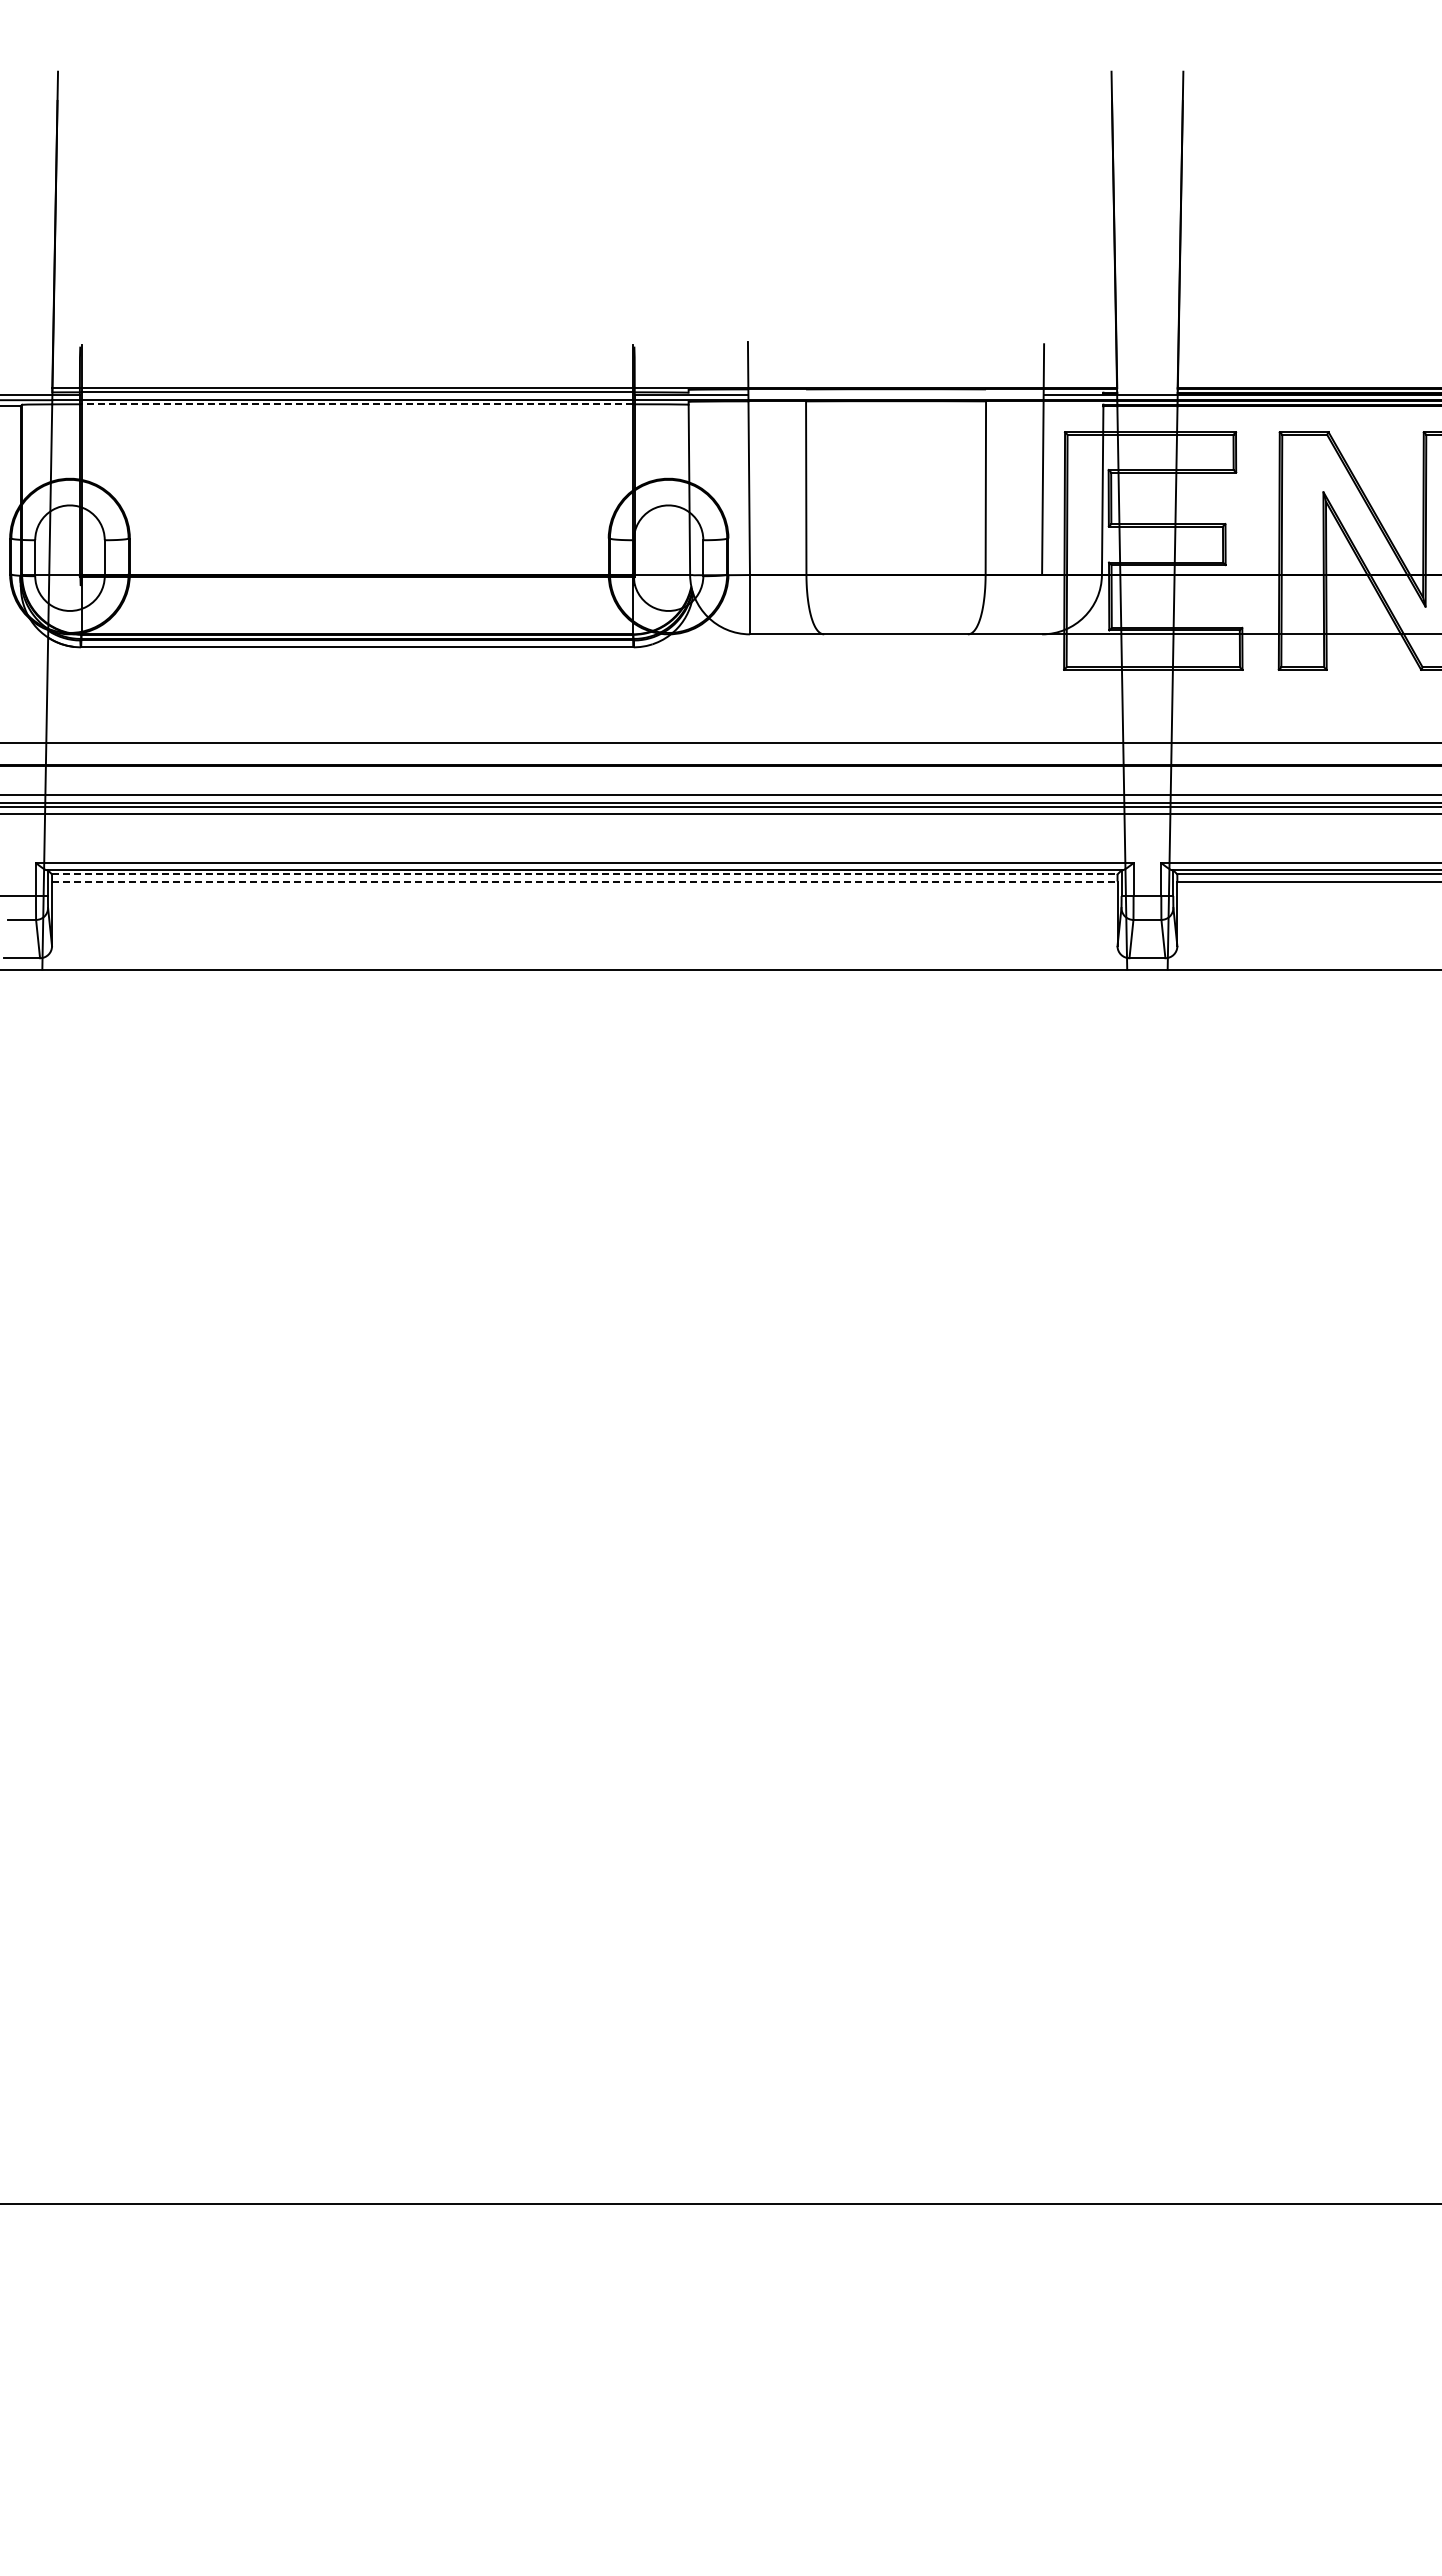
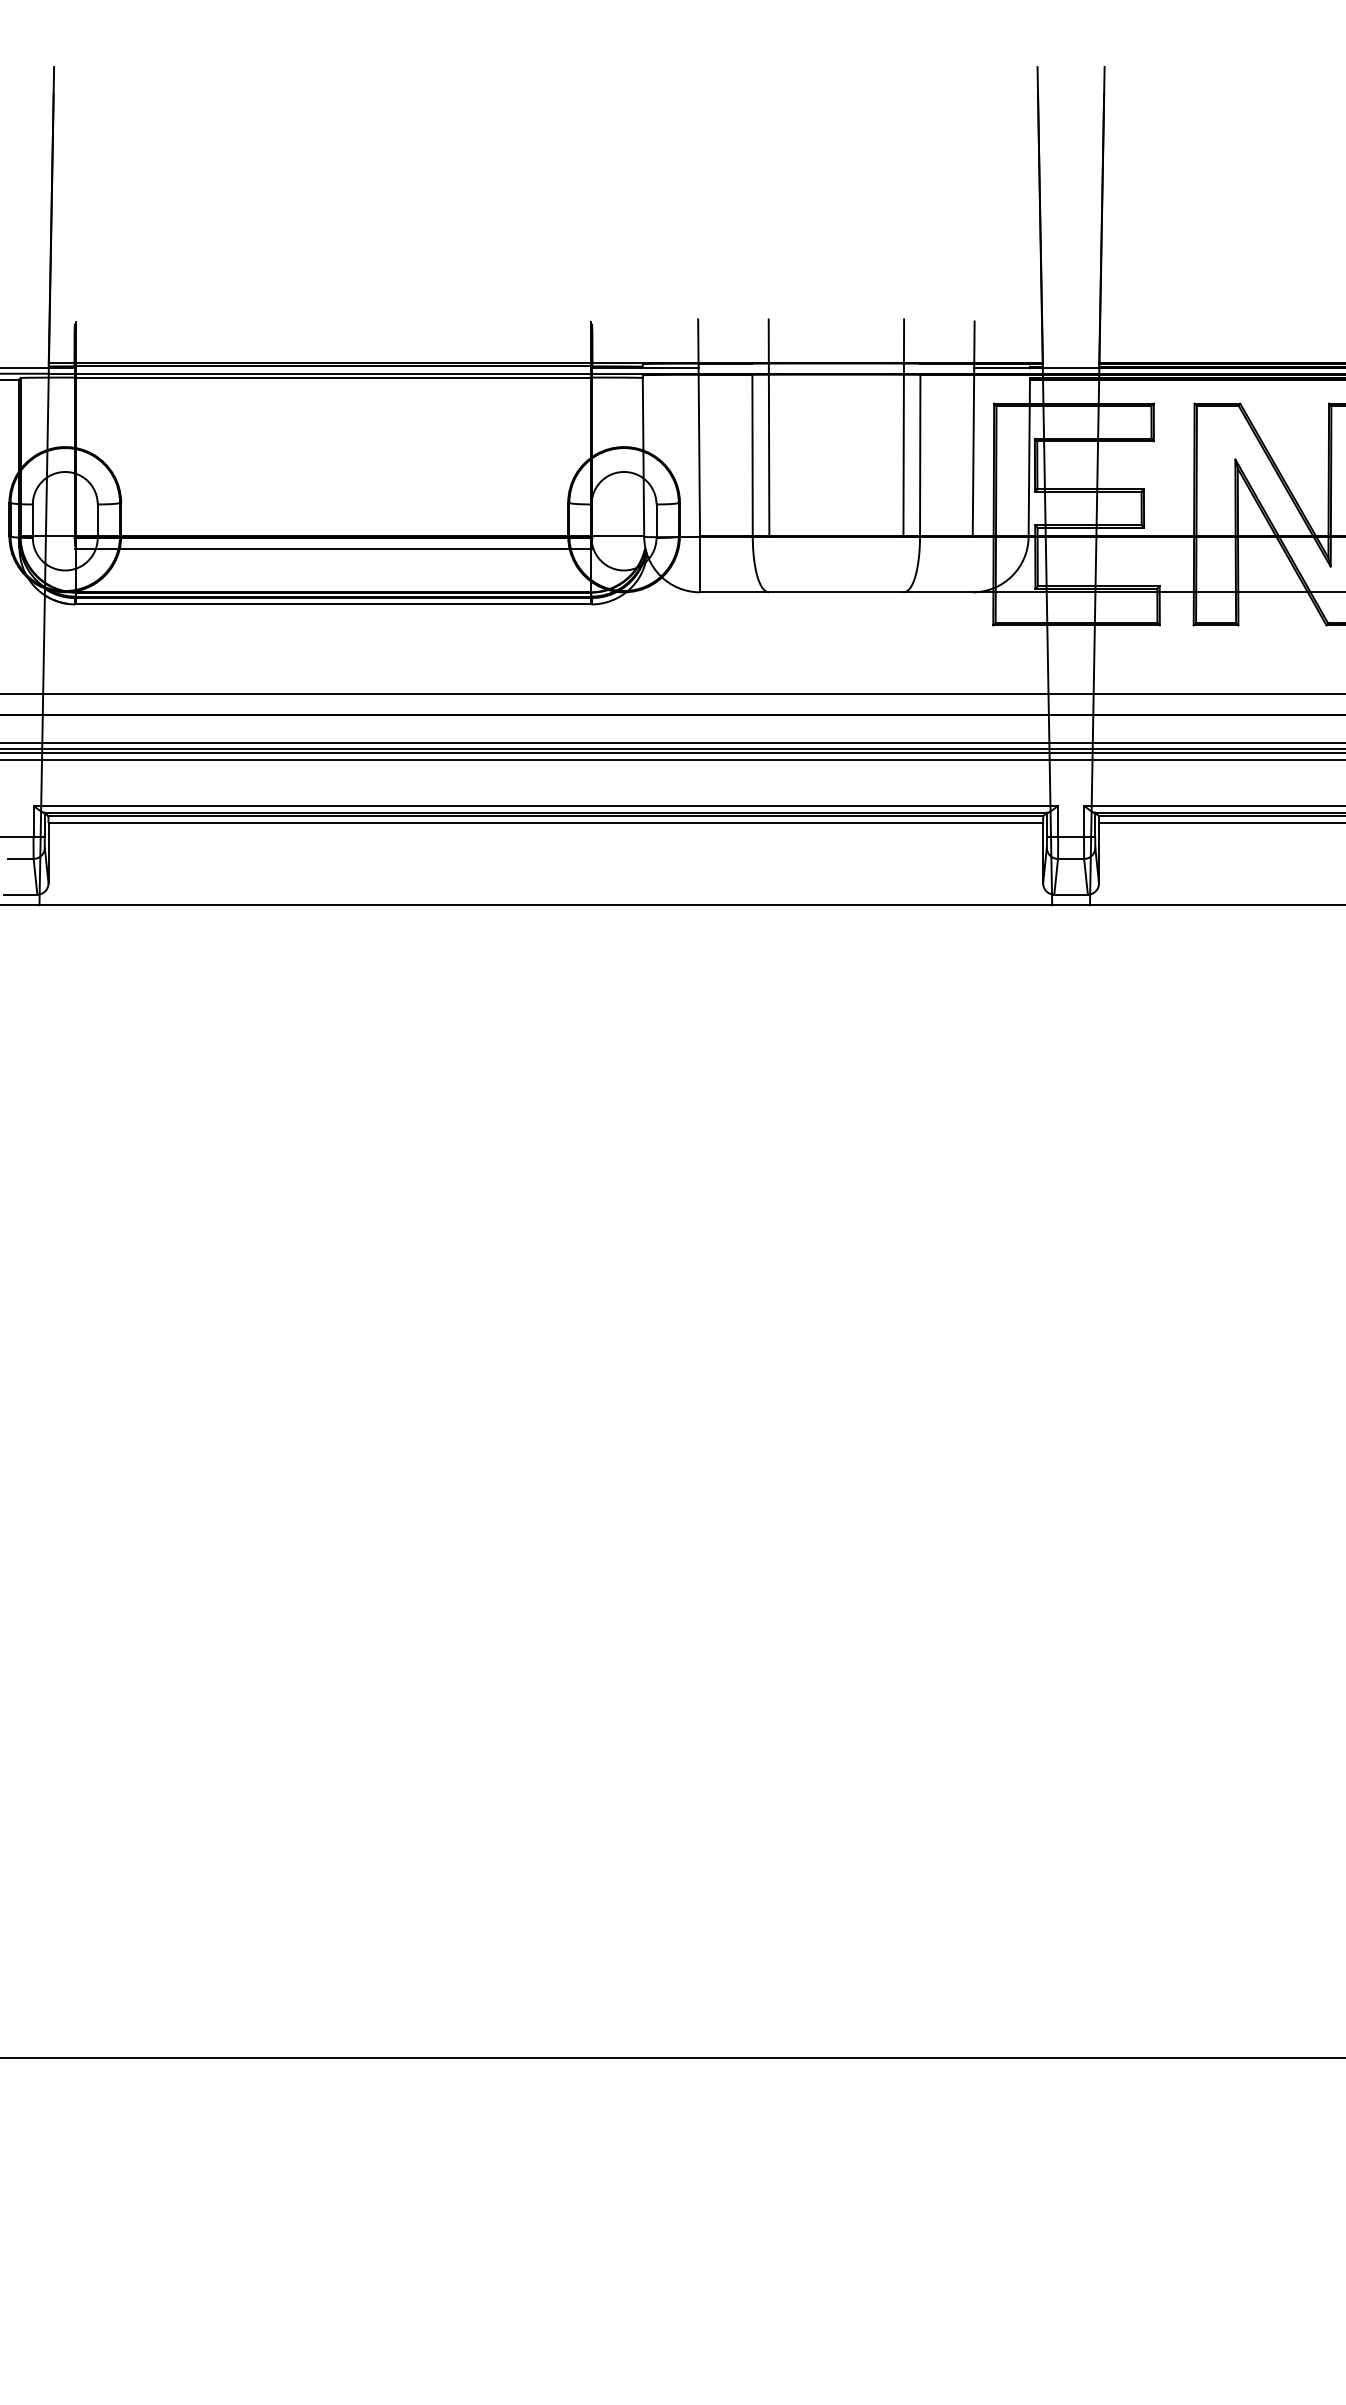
line: (356, 404) -> (332, 377), dashed -> solid
line: (823, 458) -> (768, 428), added
line: (967, 458) -> (903, 428), added
line: (356, 587) -> (332, 548), added
line: (584, 874) -> (545, 816), dashed -> solid
line: (584, 881) -> (545, 823), dashed -> solid

